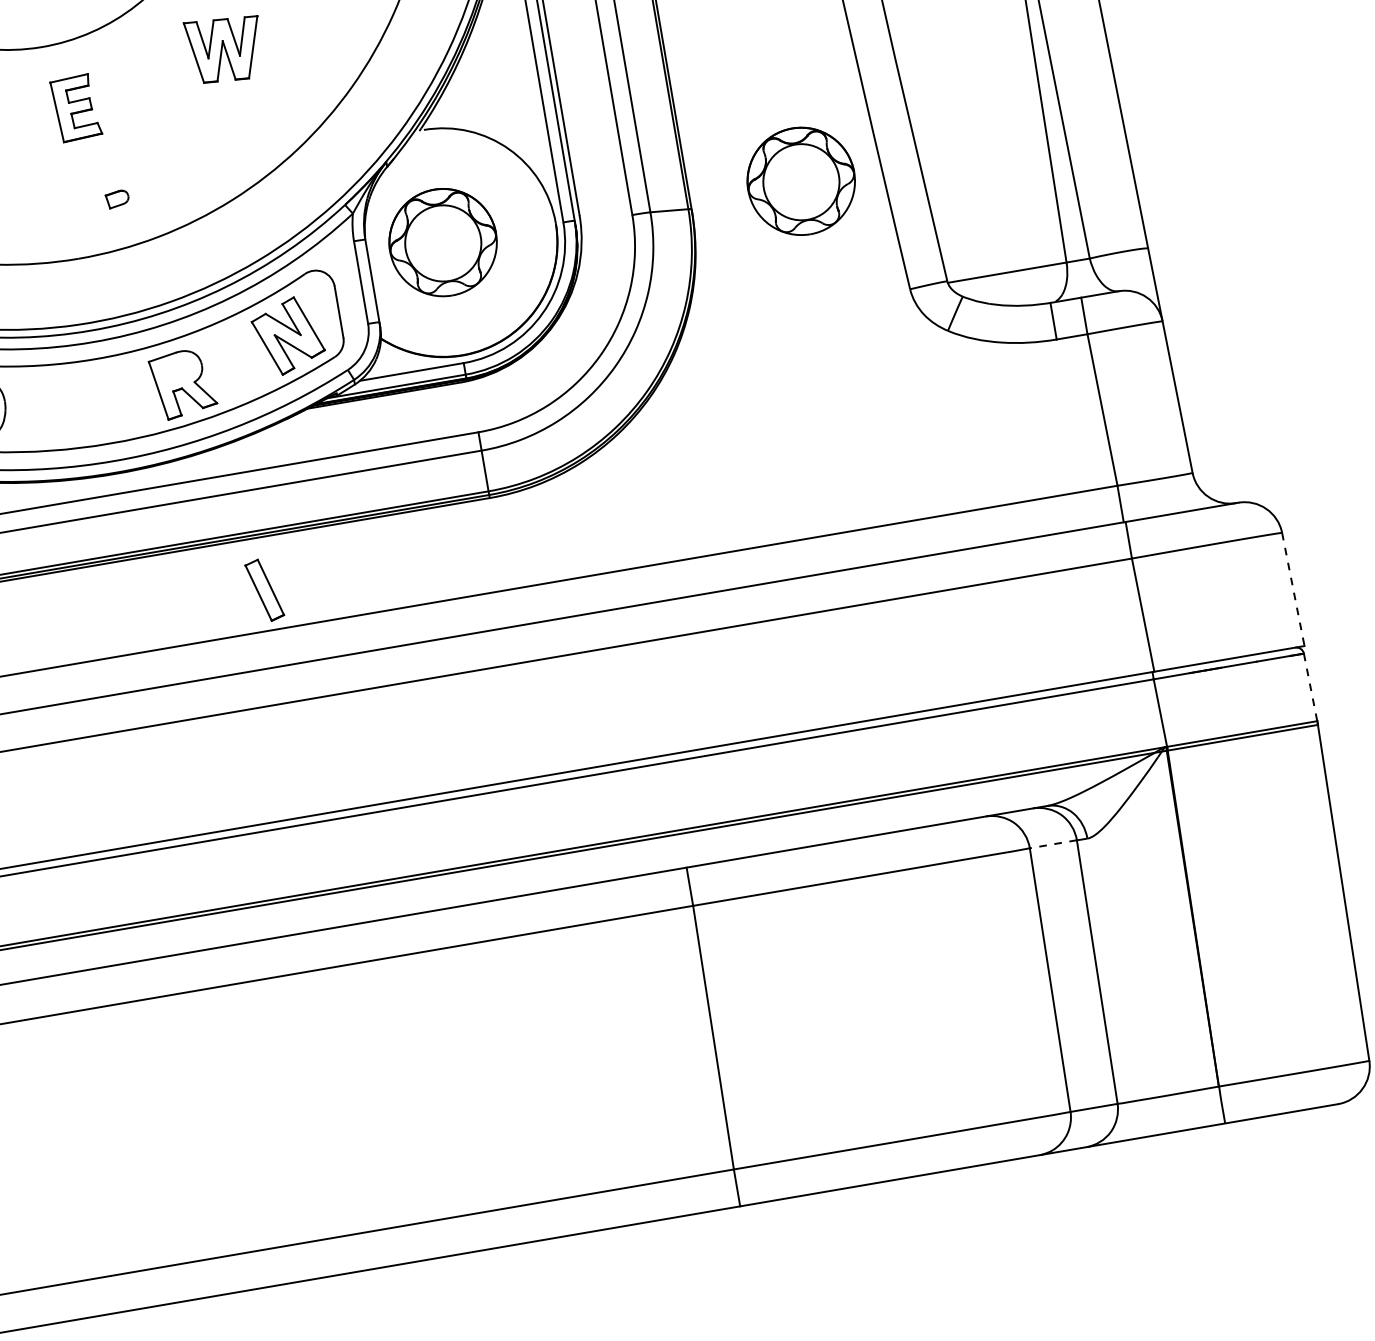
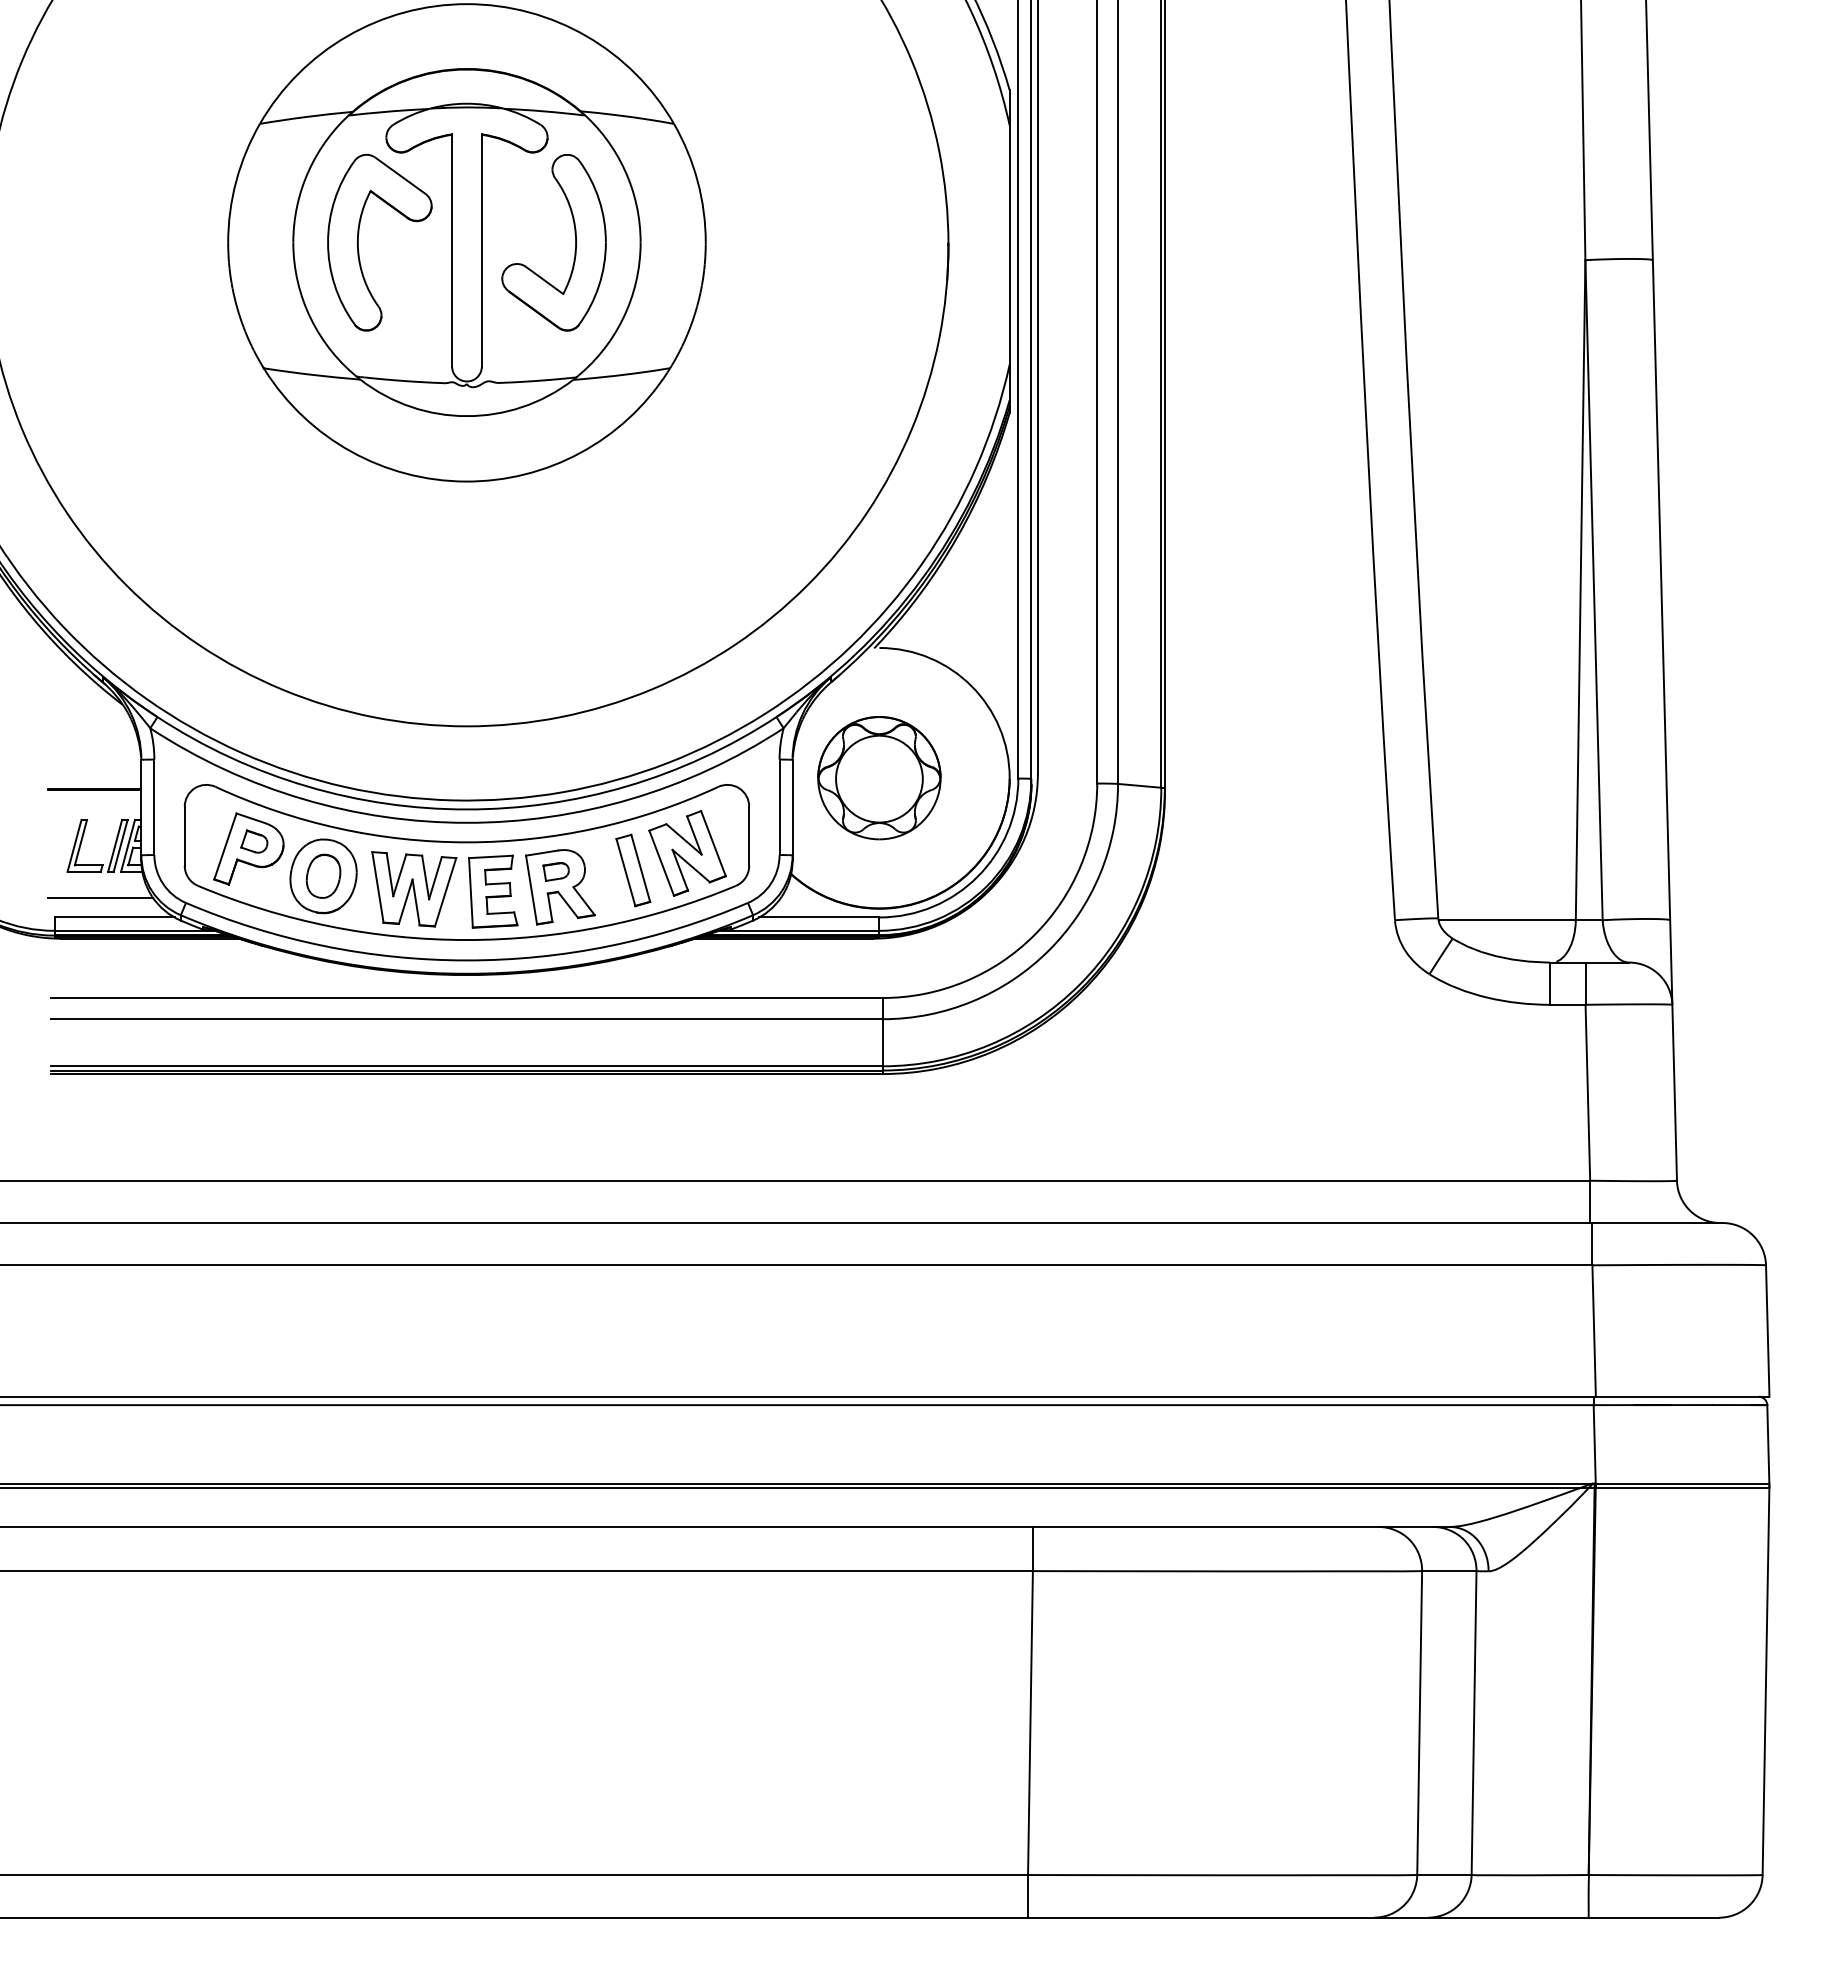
part: (225, 49) -> (414, 889), moved
part: (76, 107) -> (493, 891), moved
part: (801, 181) -> (1293, 778), removed
part: (117, 198) -> (555, 871), moved
line: (1293, 589) -> (1767, 1331), dashed -> solid
part: (264, 590) -> (633, 870), moved
line: (1310, 687) -> (1768, 1444), dashed -> solid
line: (1052, 844) -> (1448, 1571), dashed -> solid

